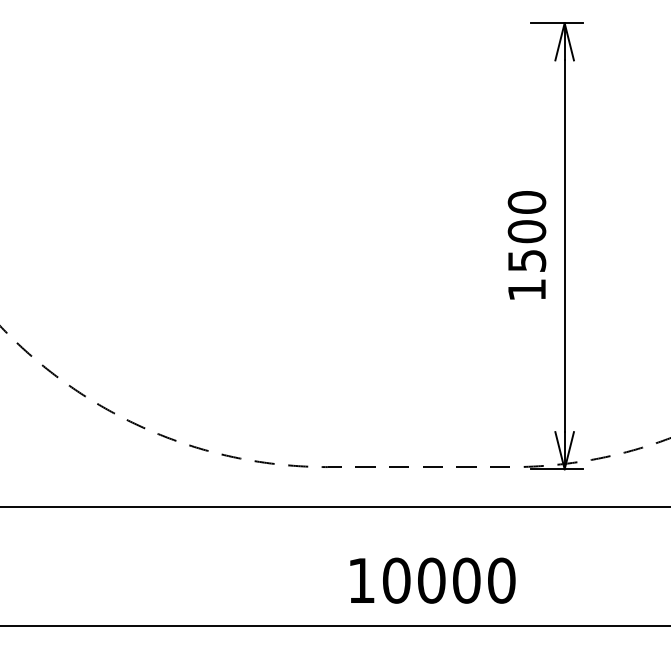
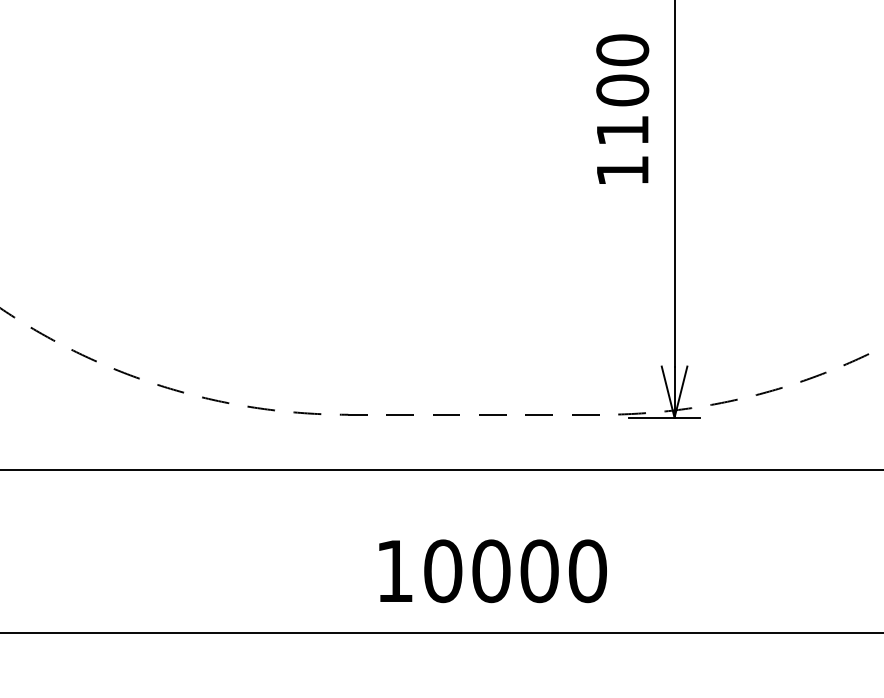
text: (527, 260) -> (623, 130), 1500 -> 1100

